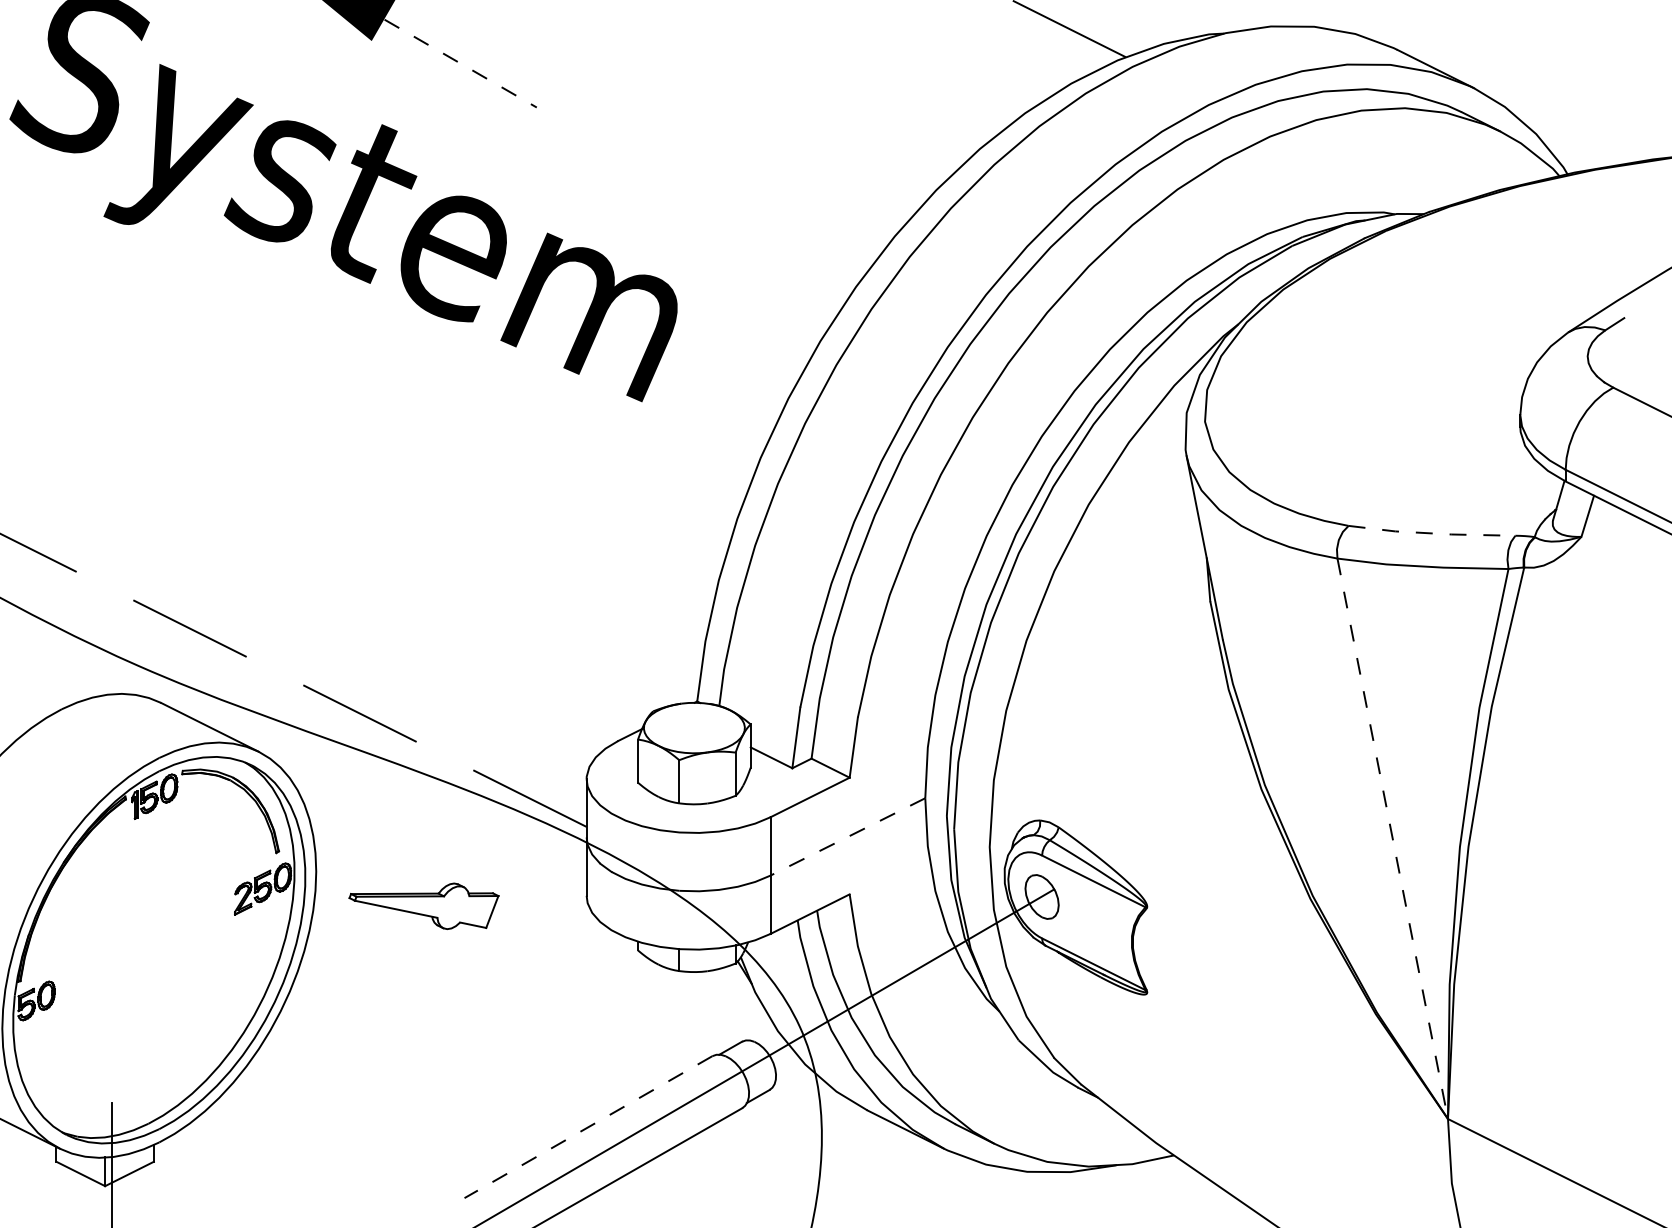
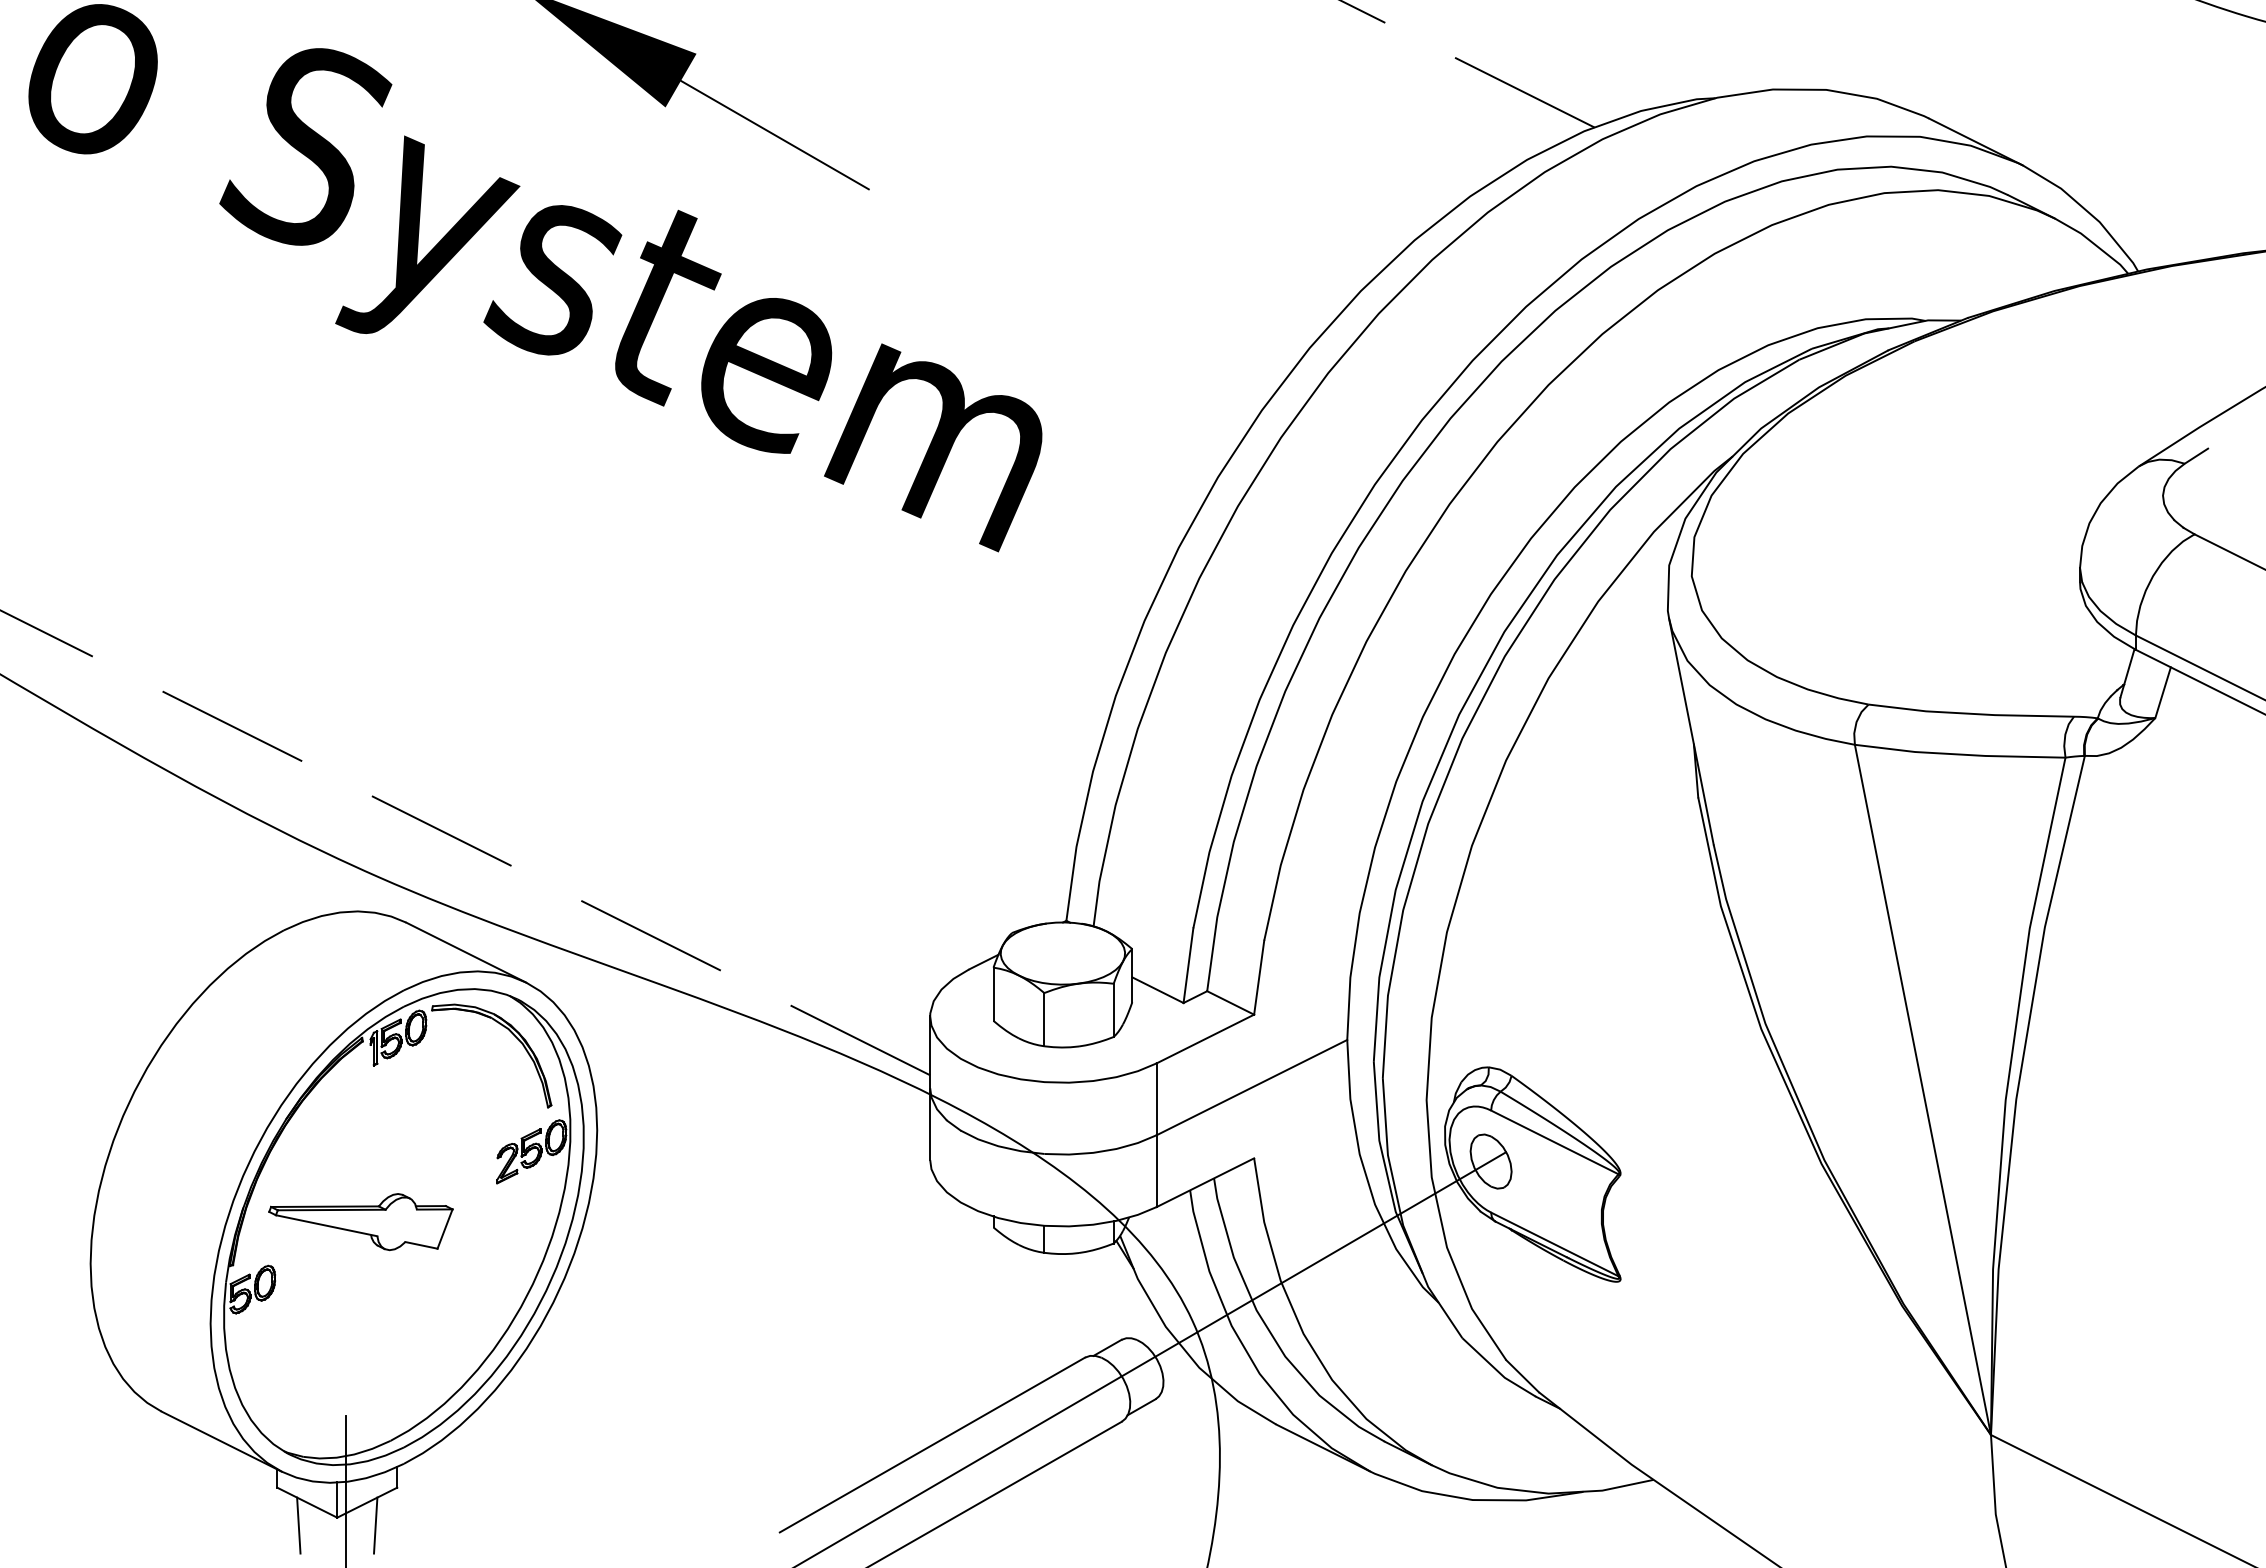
line: (461, 63) -> (775, 135), dashed -> solid
line: (1432, 533) -> (1971, 713), dashed -> solid
line: (847, 836) -> (1251, 1087), dashed -> solid
line: (1392, 838) -> (1922, 1089), dashed -> solid
part: (423, 906) -> (360, 1222), moved
line: (588, 1127) -> (932, 1445), dashed -> solid
line: (73, 1192) -> (298, 1525), added
line: (136, 1192) -> (375, 1525), added

